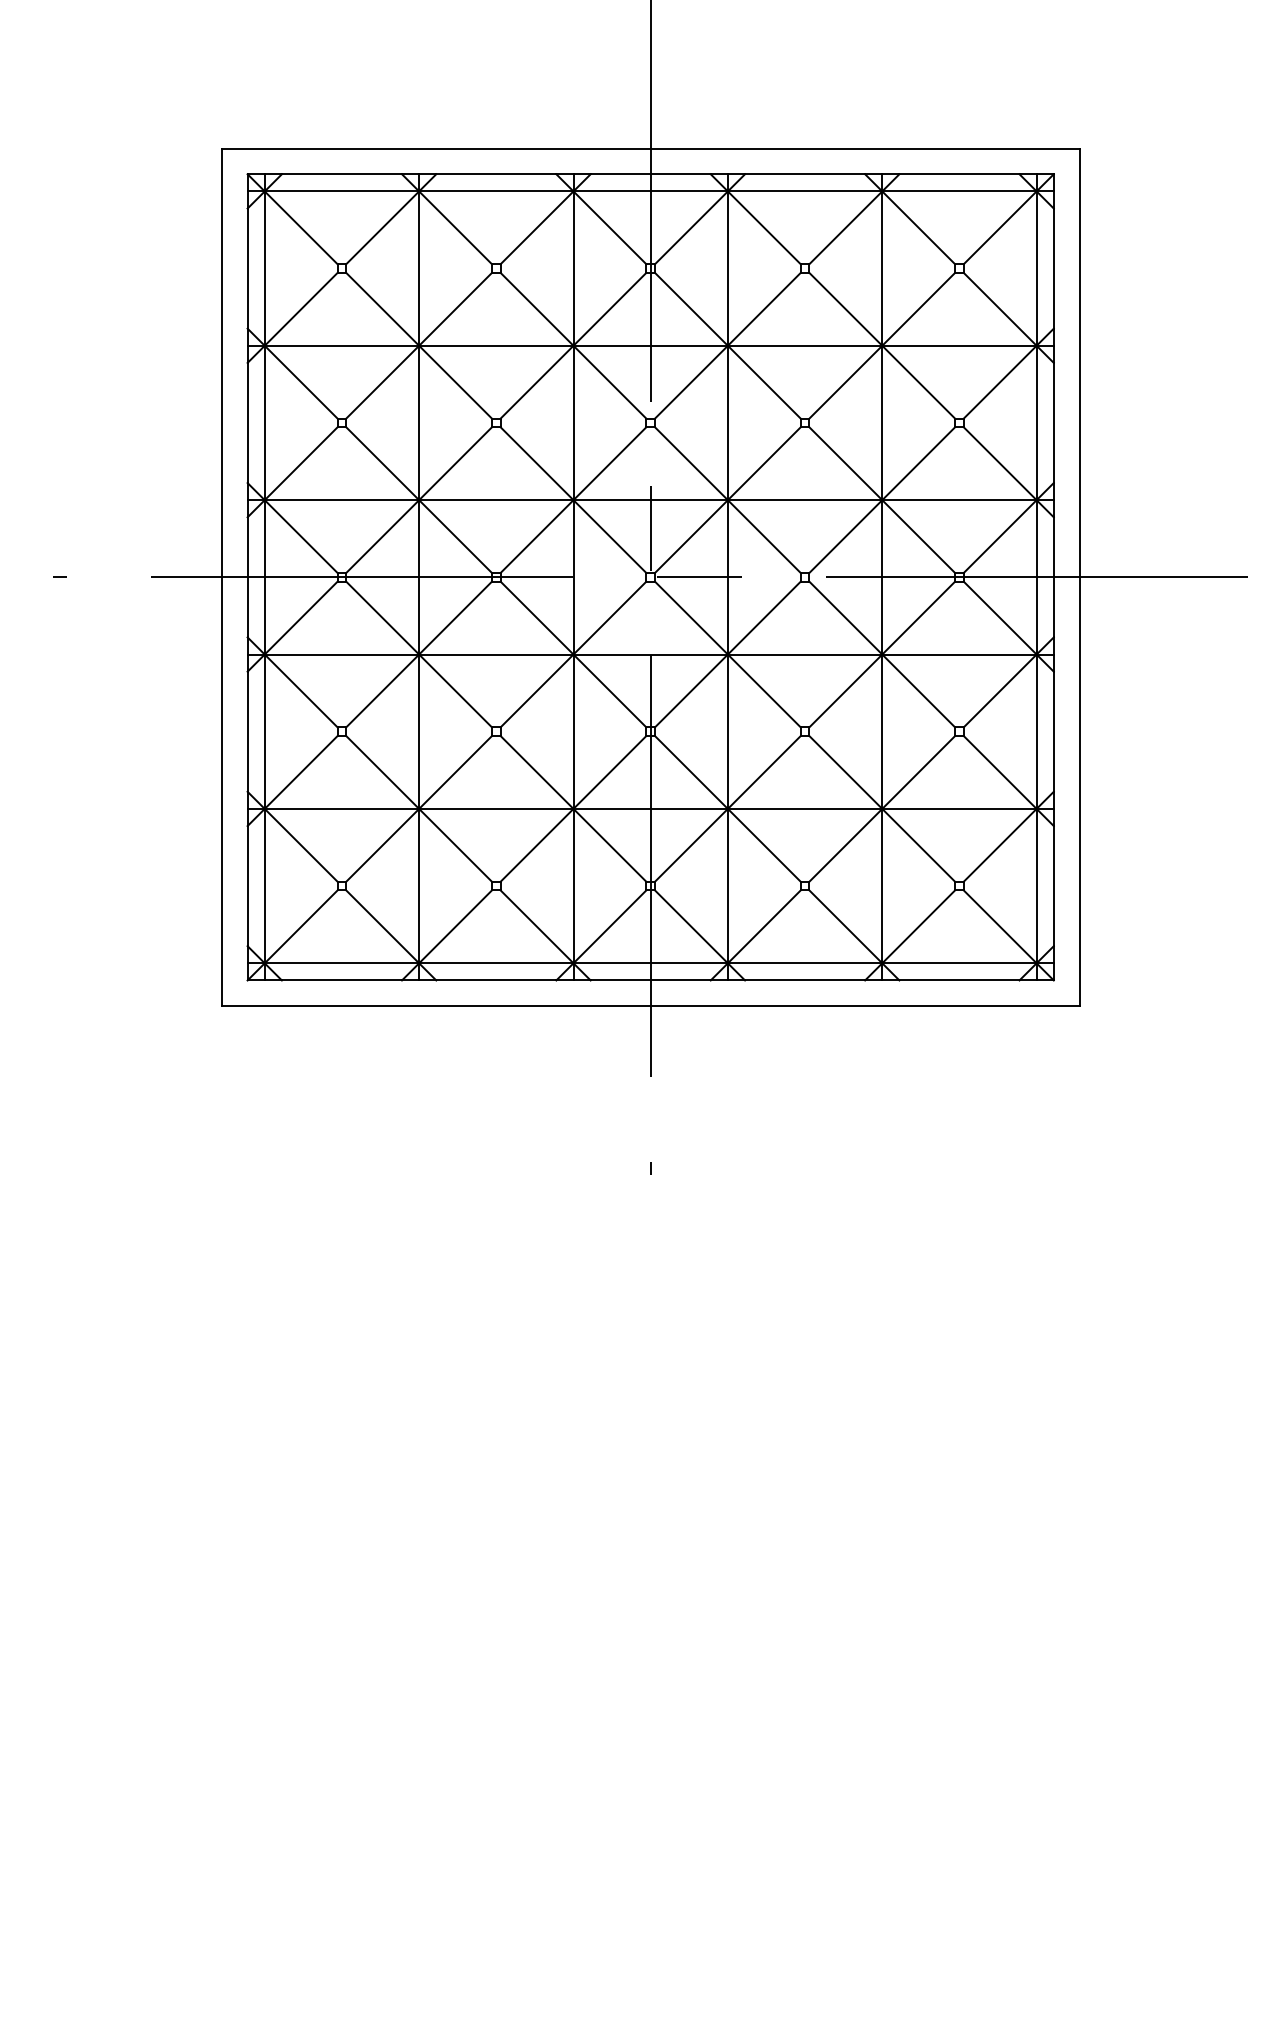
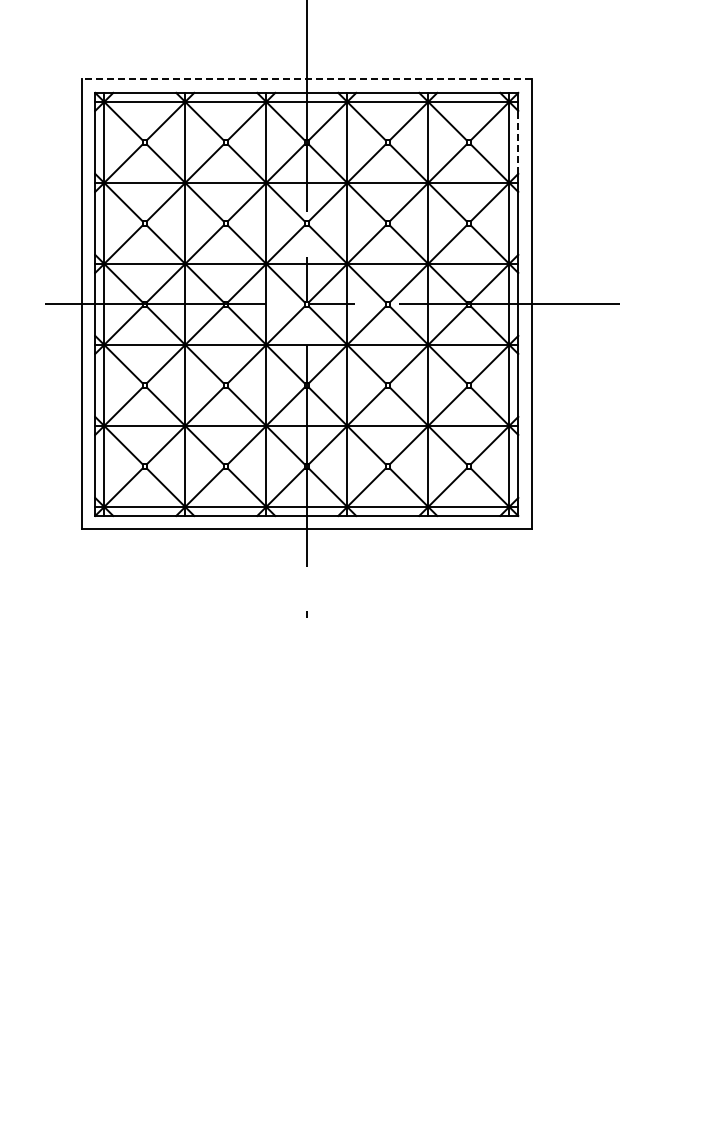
line: (650, 148) -> (306, 79), solid -> dashed
line: (1054, 268) -> (518, 142), solid -> dashed

